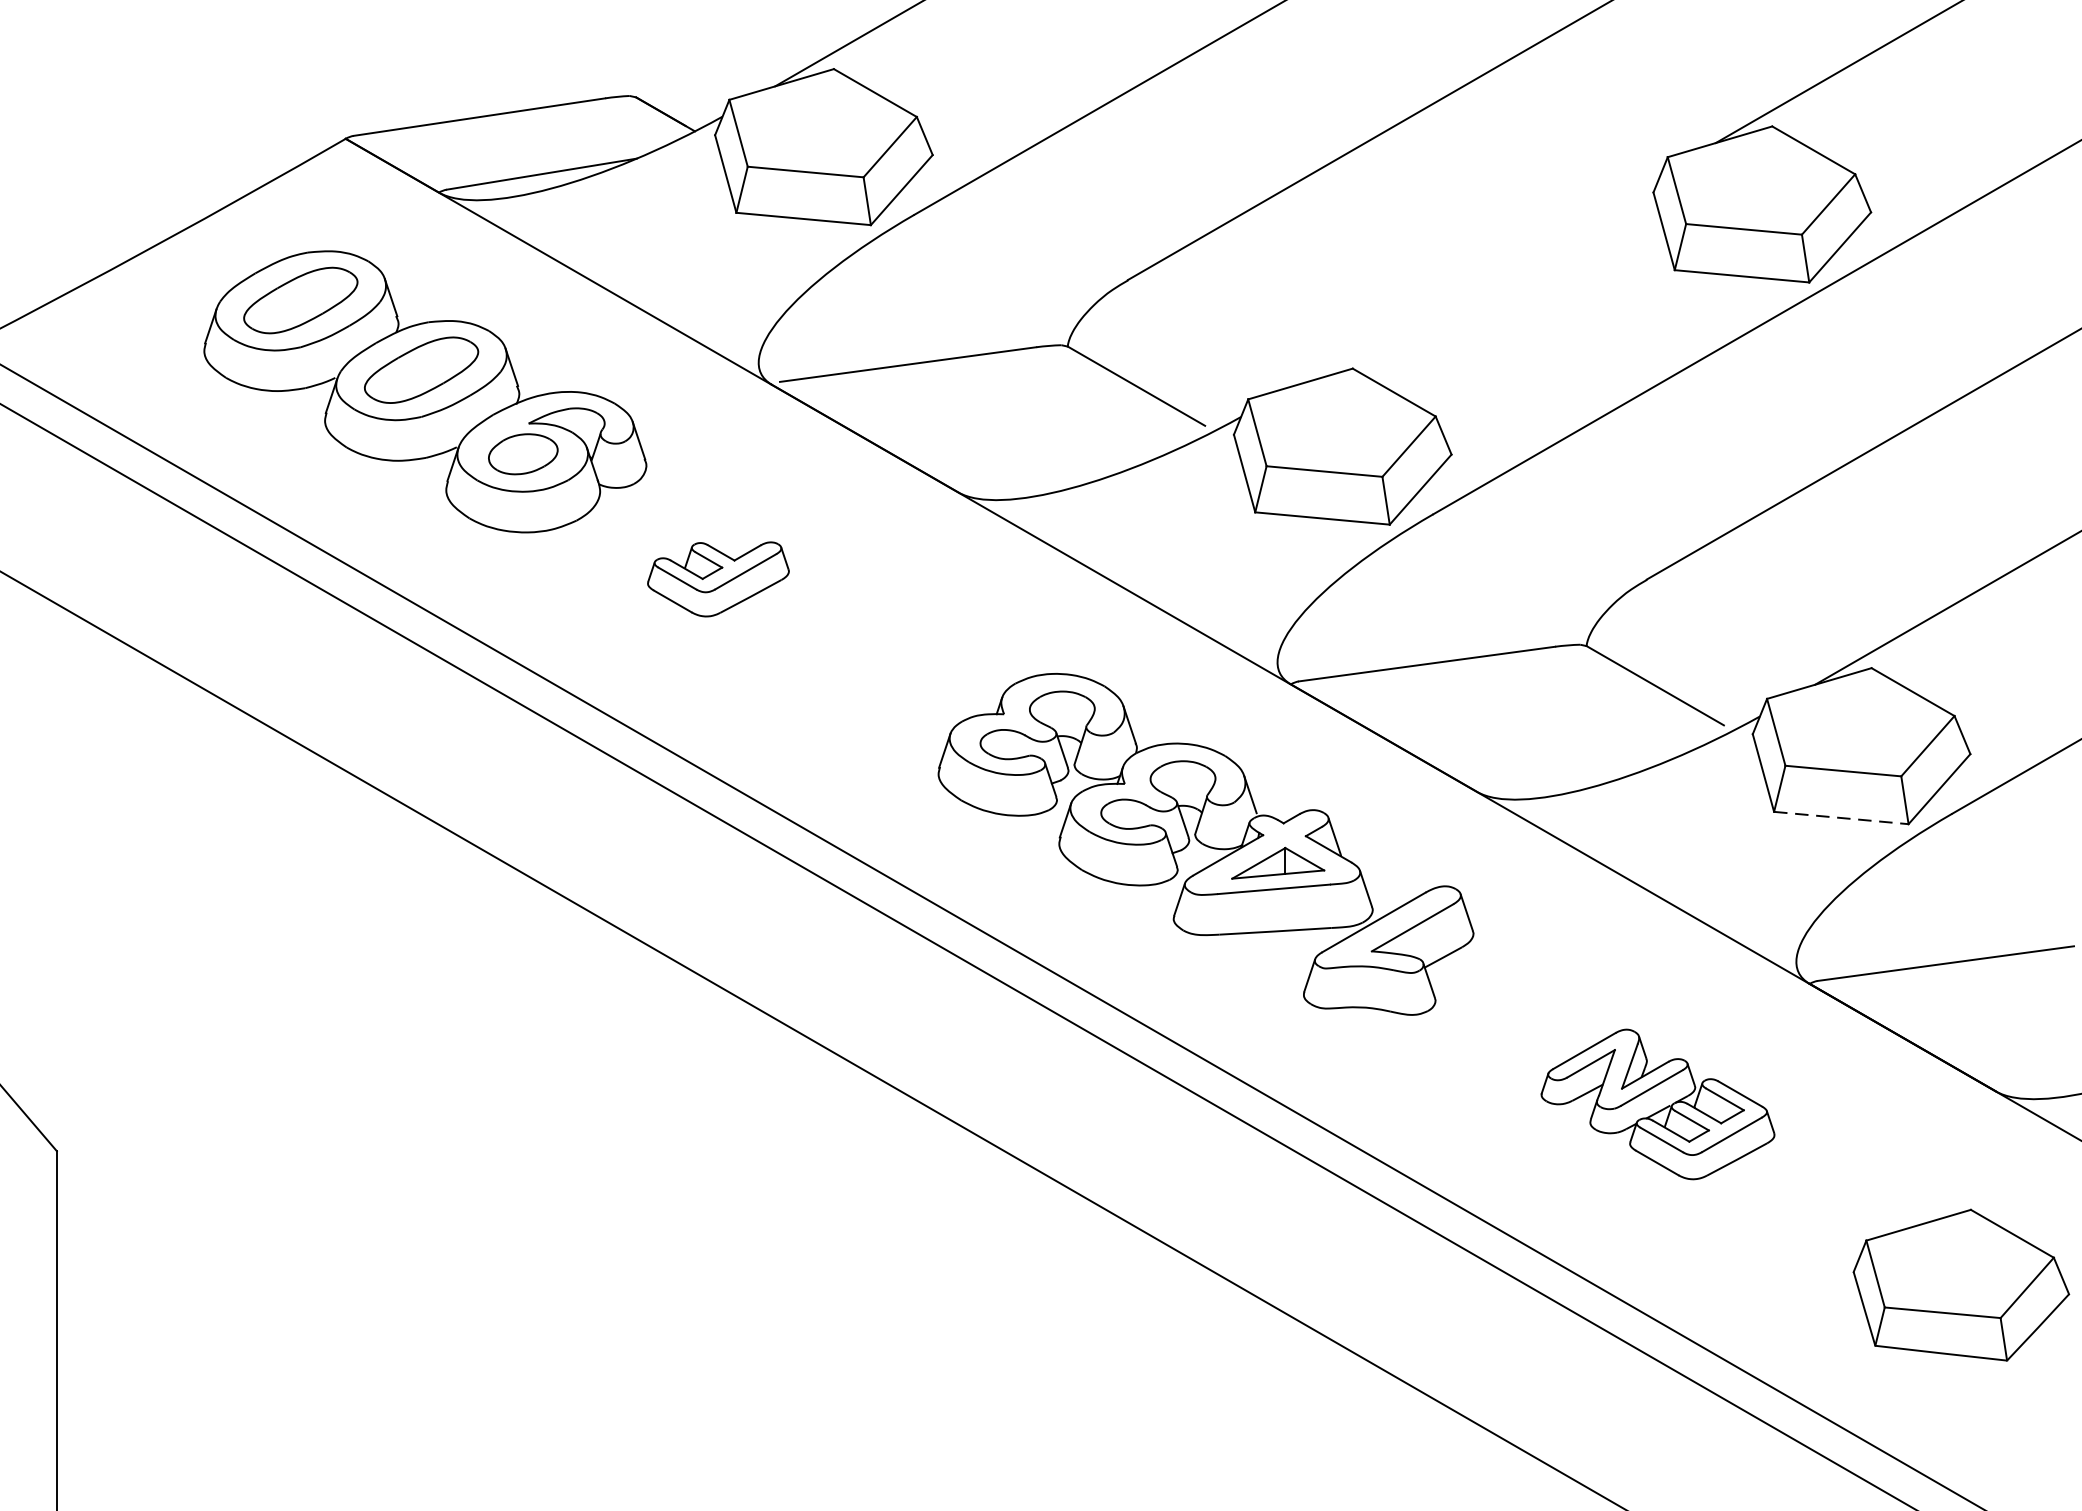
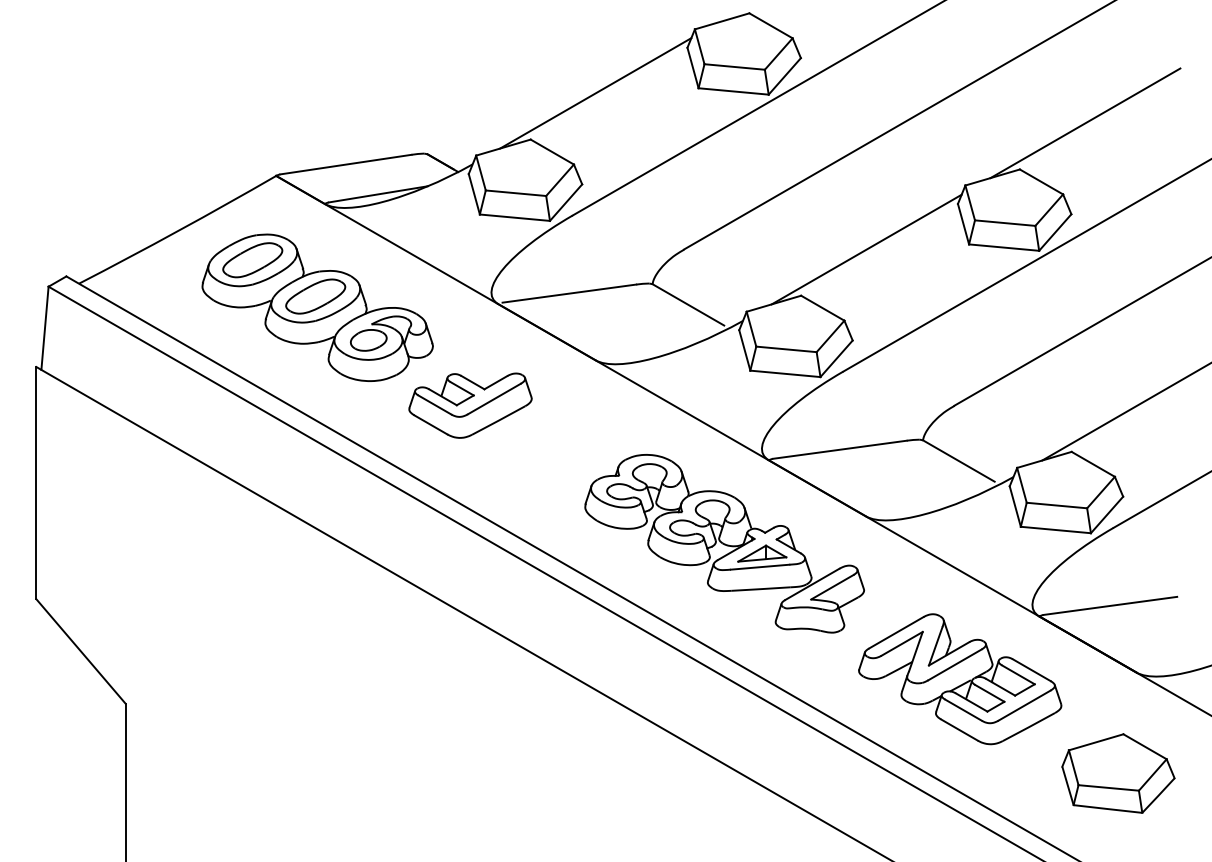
line: (1478, 279) -> (866, 249), added
part: (718, 579) -> (470, 405), size x1.67
line: (1842, 818) -> (1056, 530), dashed -> solid
part: (1658, 1104) -> (960, 679), size x1.67

